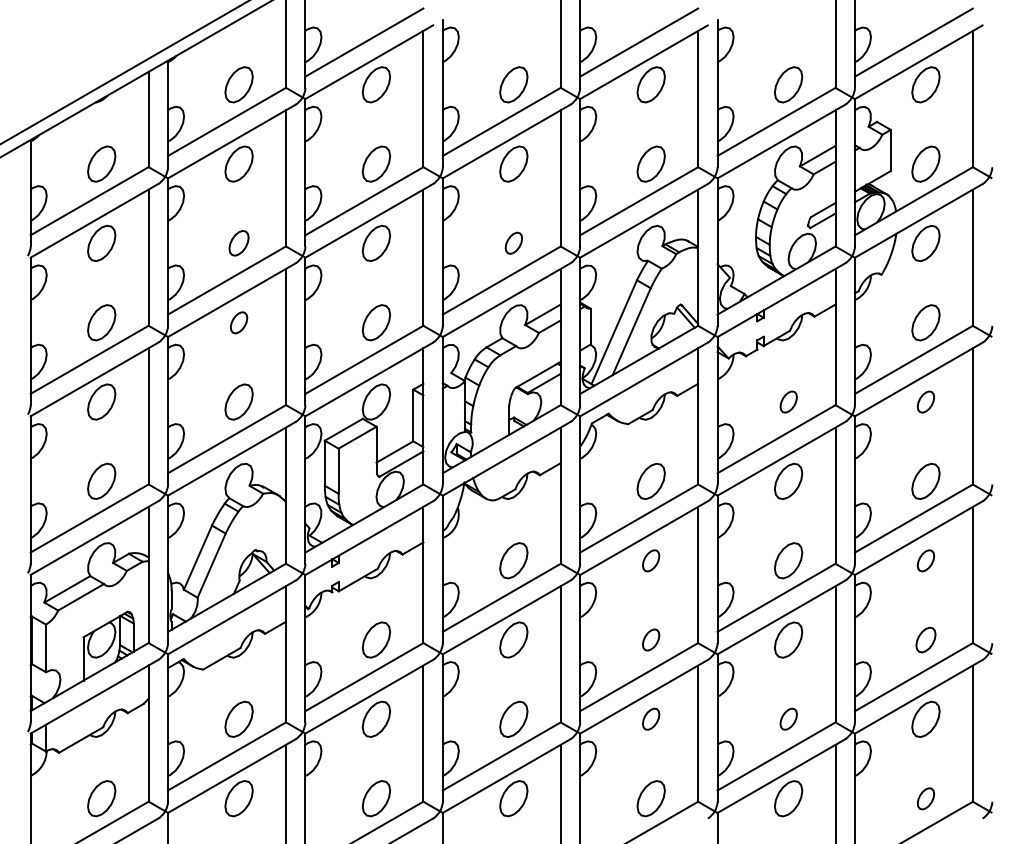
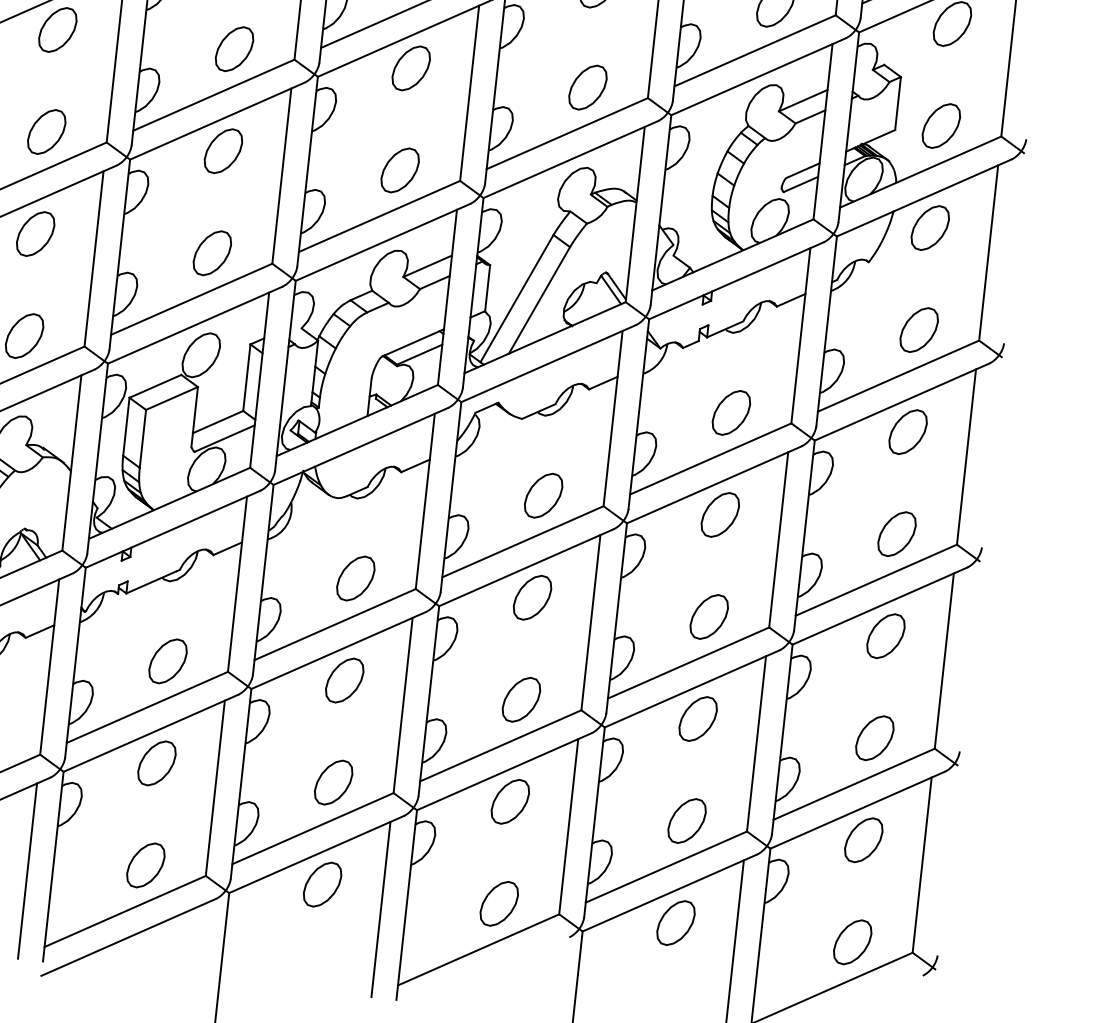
part: (238, 242) -> (46, 130), size x1.43
part: (513, 242) -> (399, 169), size x1.67
part: (238, 322) -> (34, 233), size x1.67
part: (788, 401) -> (731, 412), size x1.67
part: (925, 401) -> (907, 431), size x1.67
part: (650, 560) -> (531, 597), size x1.67
part: (925, 560) -> (885, 635), size x1.67
part: (650, 639) -> (520, 698), size x1.67
part: (925, 639) -> (874, 737), size x1.43
part: (650, 718) -> (509, 800), size x1.67
part: (788, 718) -> (687, 819), size x1.67
part: (925, 798) -> (852, 941), size x1.67

